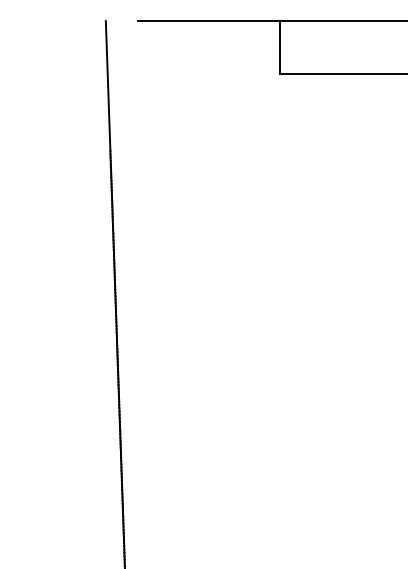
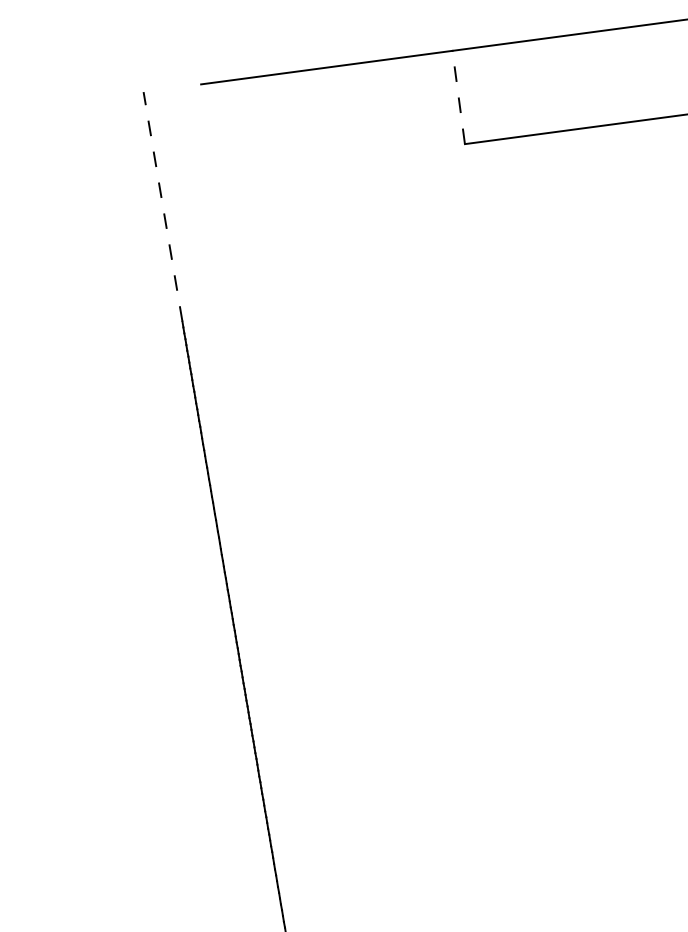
line: (279, 46) -> (458, 95), solid -> dashed
line: (108, 86) -> (163, 207), solid -> dashed

